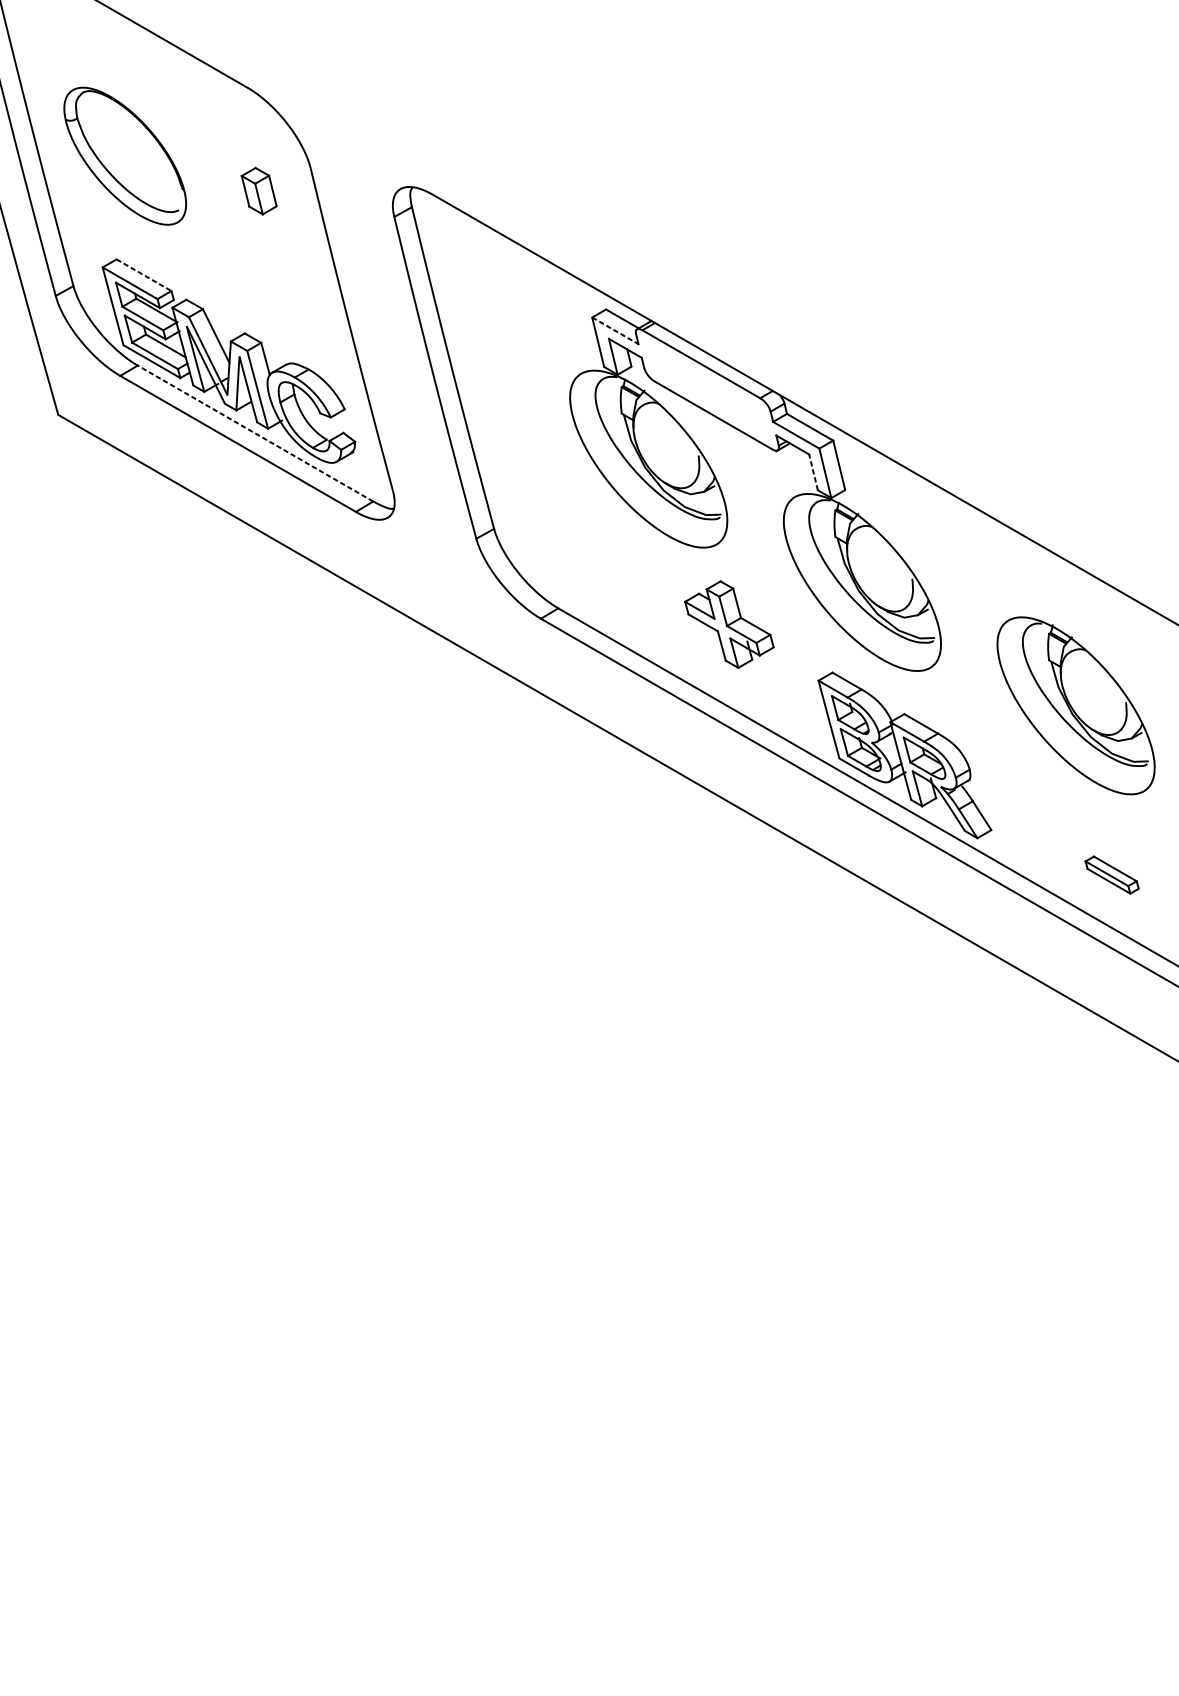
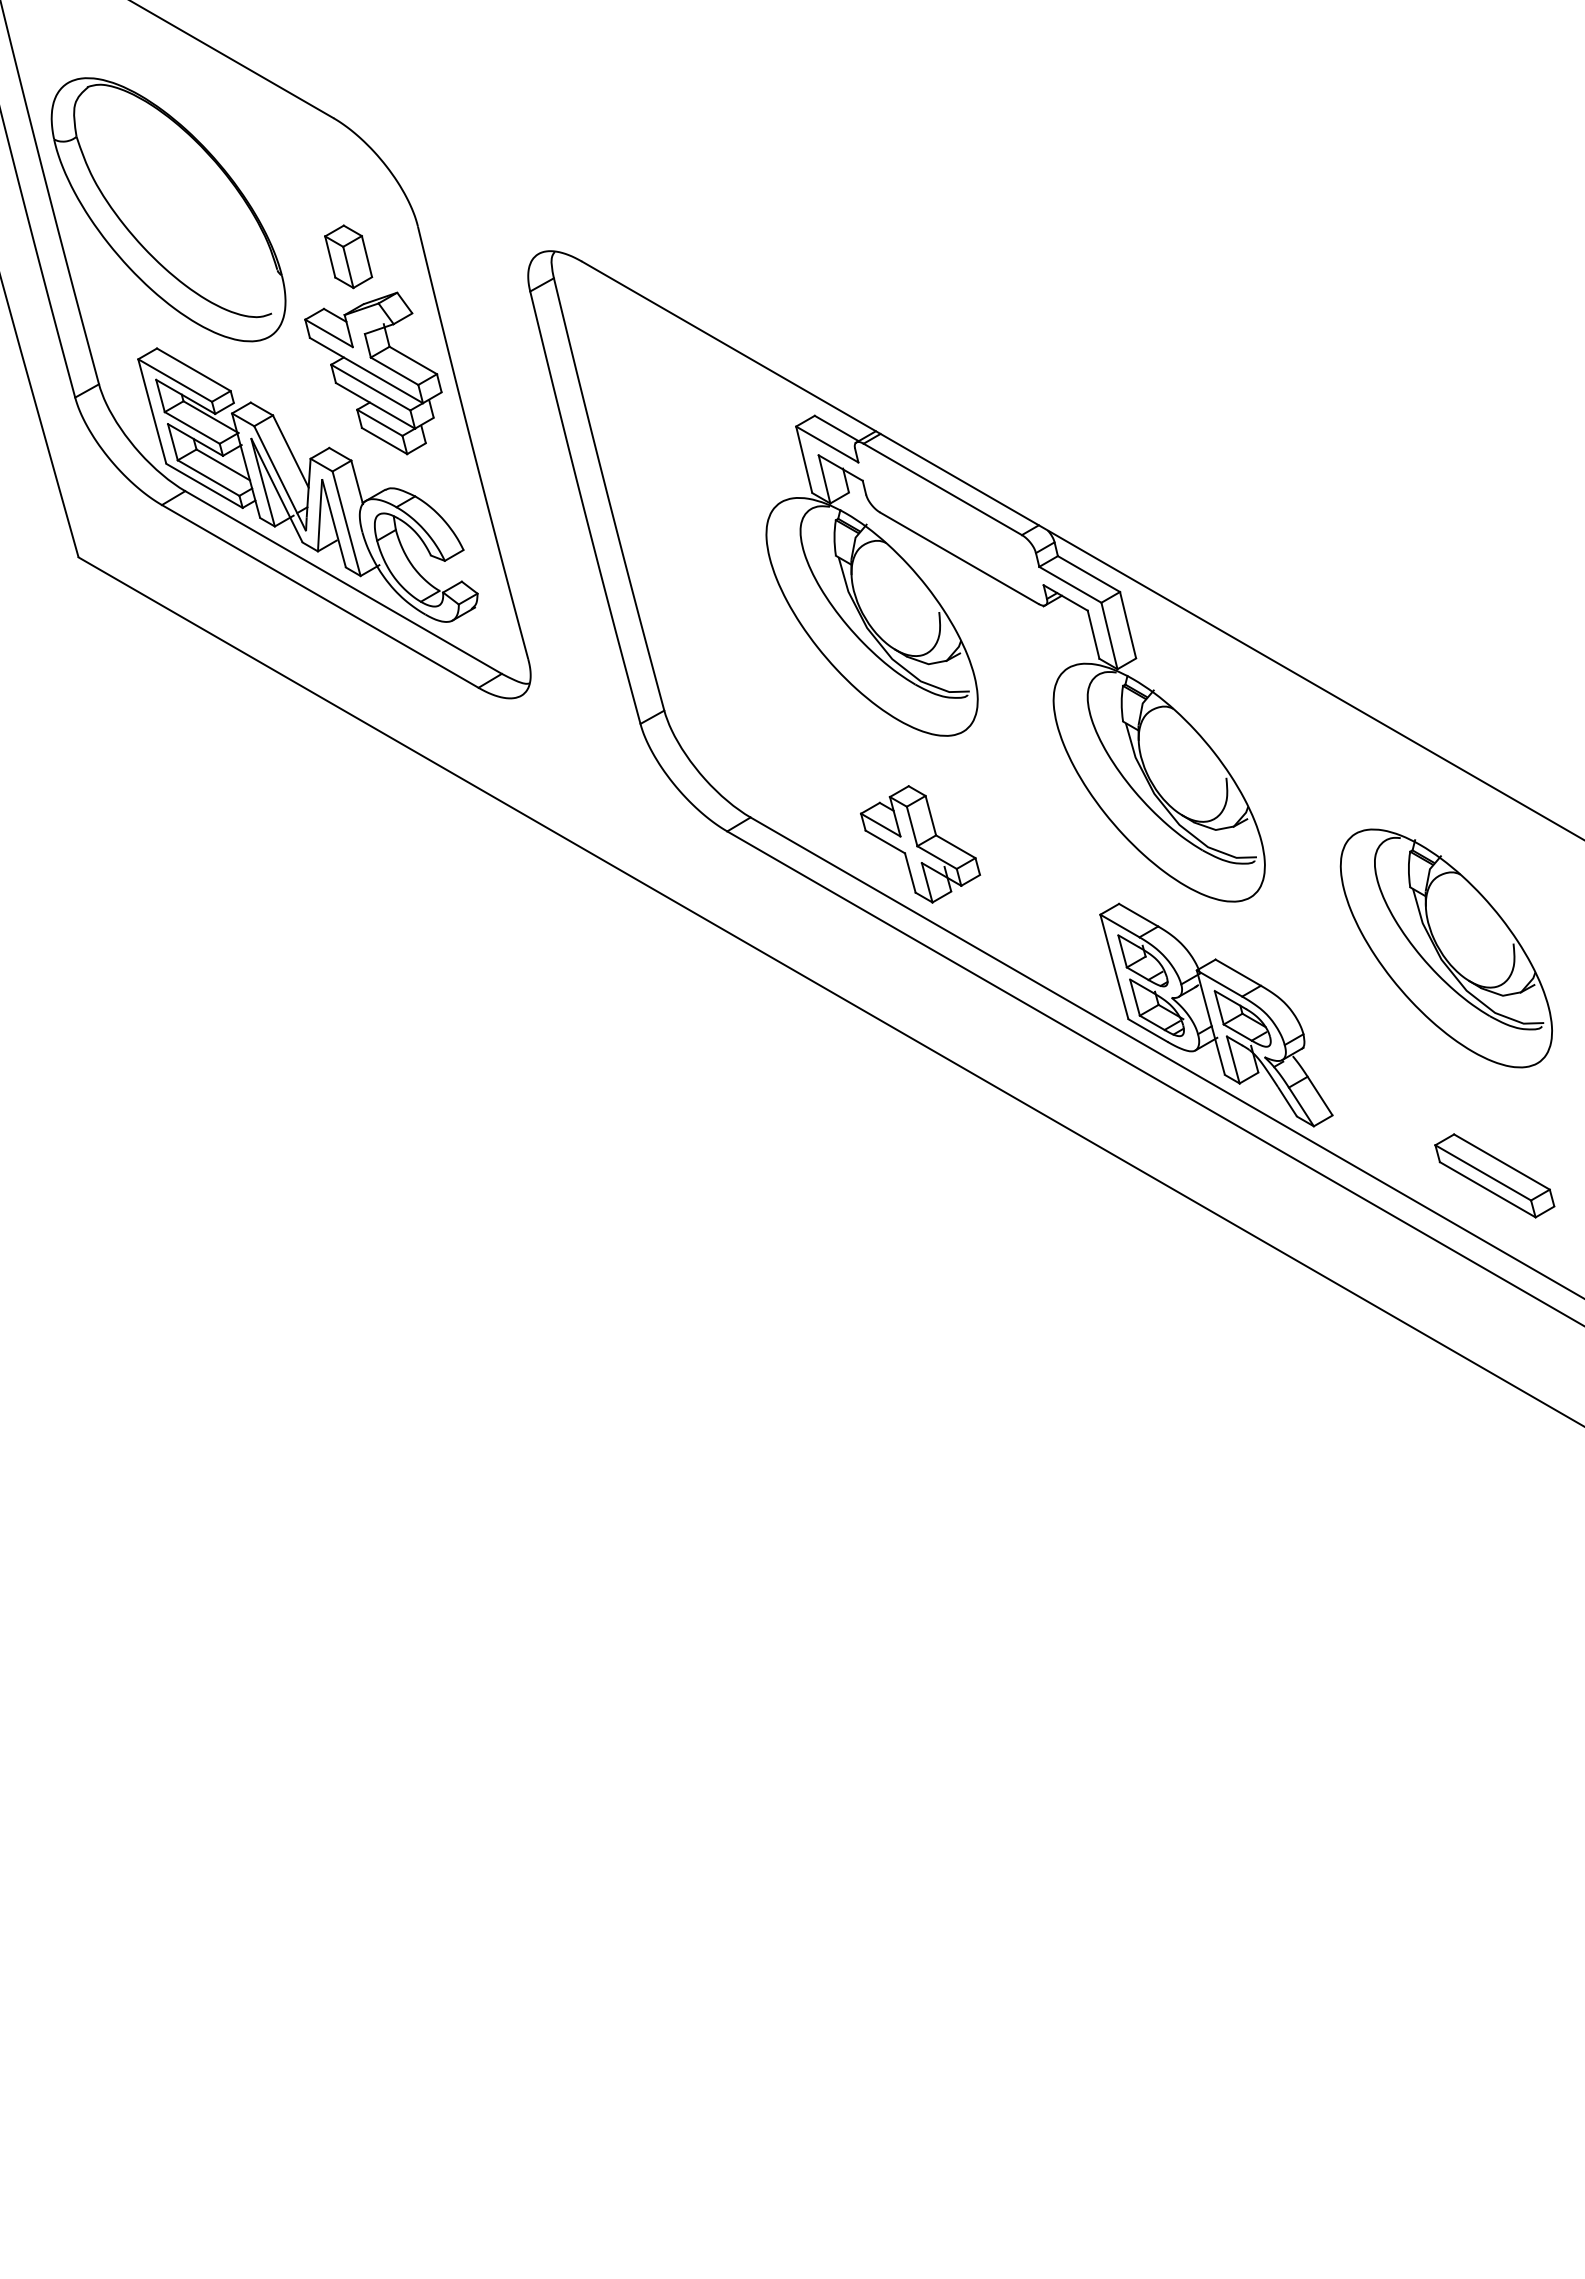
part: (125, 155) -> (168, 209), size x1.43
line: (143, 275) -> (193, 369), dashed -> solid
part: (277, 278) -> (373, 373), added
line: (615, 330) -> (827, 444), dashed -> solid
line: (255, 433) -> (343, 582), dashed -> solid
line: (813, 472) -> (1093, 634), dashed -> solid
part: (729, 624) -> (920, 844), moved
part: (1111, 874) -> (1494, 1175), size x1.67

